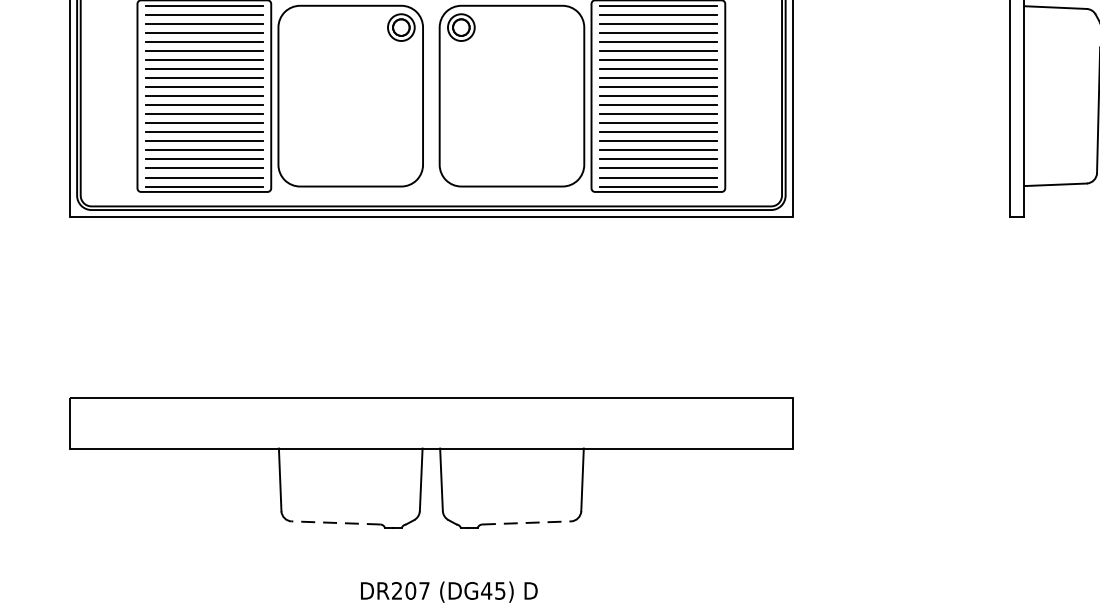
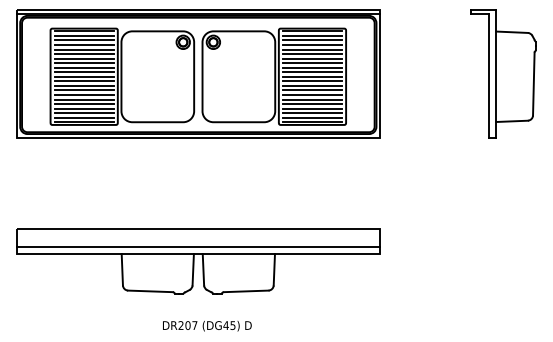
line: (431, 433) -> (198, 246), added
line: (336, 523) -> (150, 291), dashed -> solid
line: (527, 523) -> (246, 291), dashed -> solid

